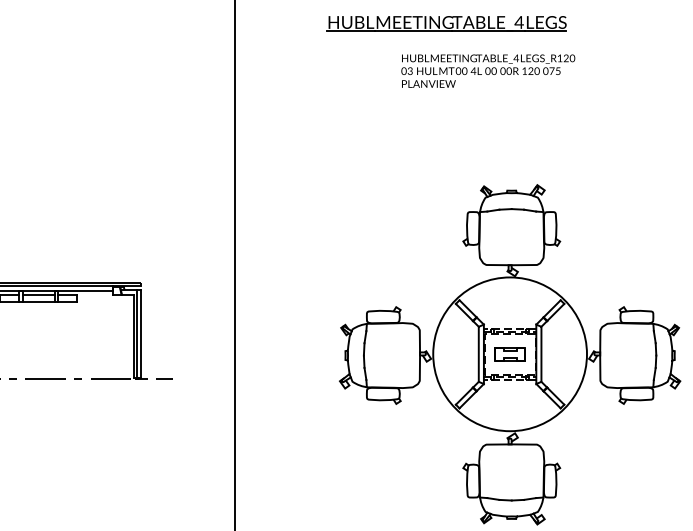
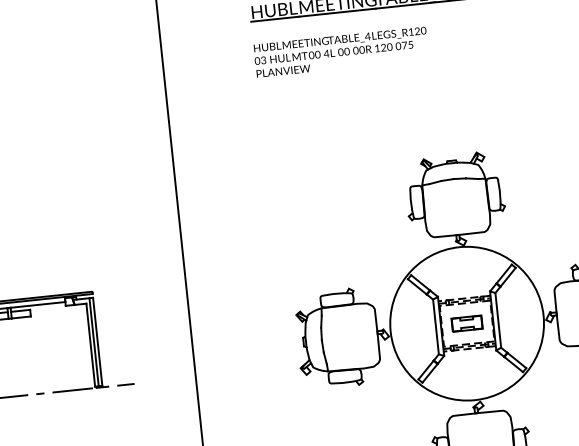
text: (488, 70) -> (341, 51), moved

